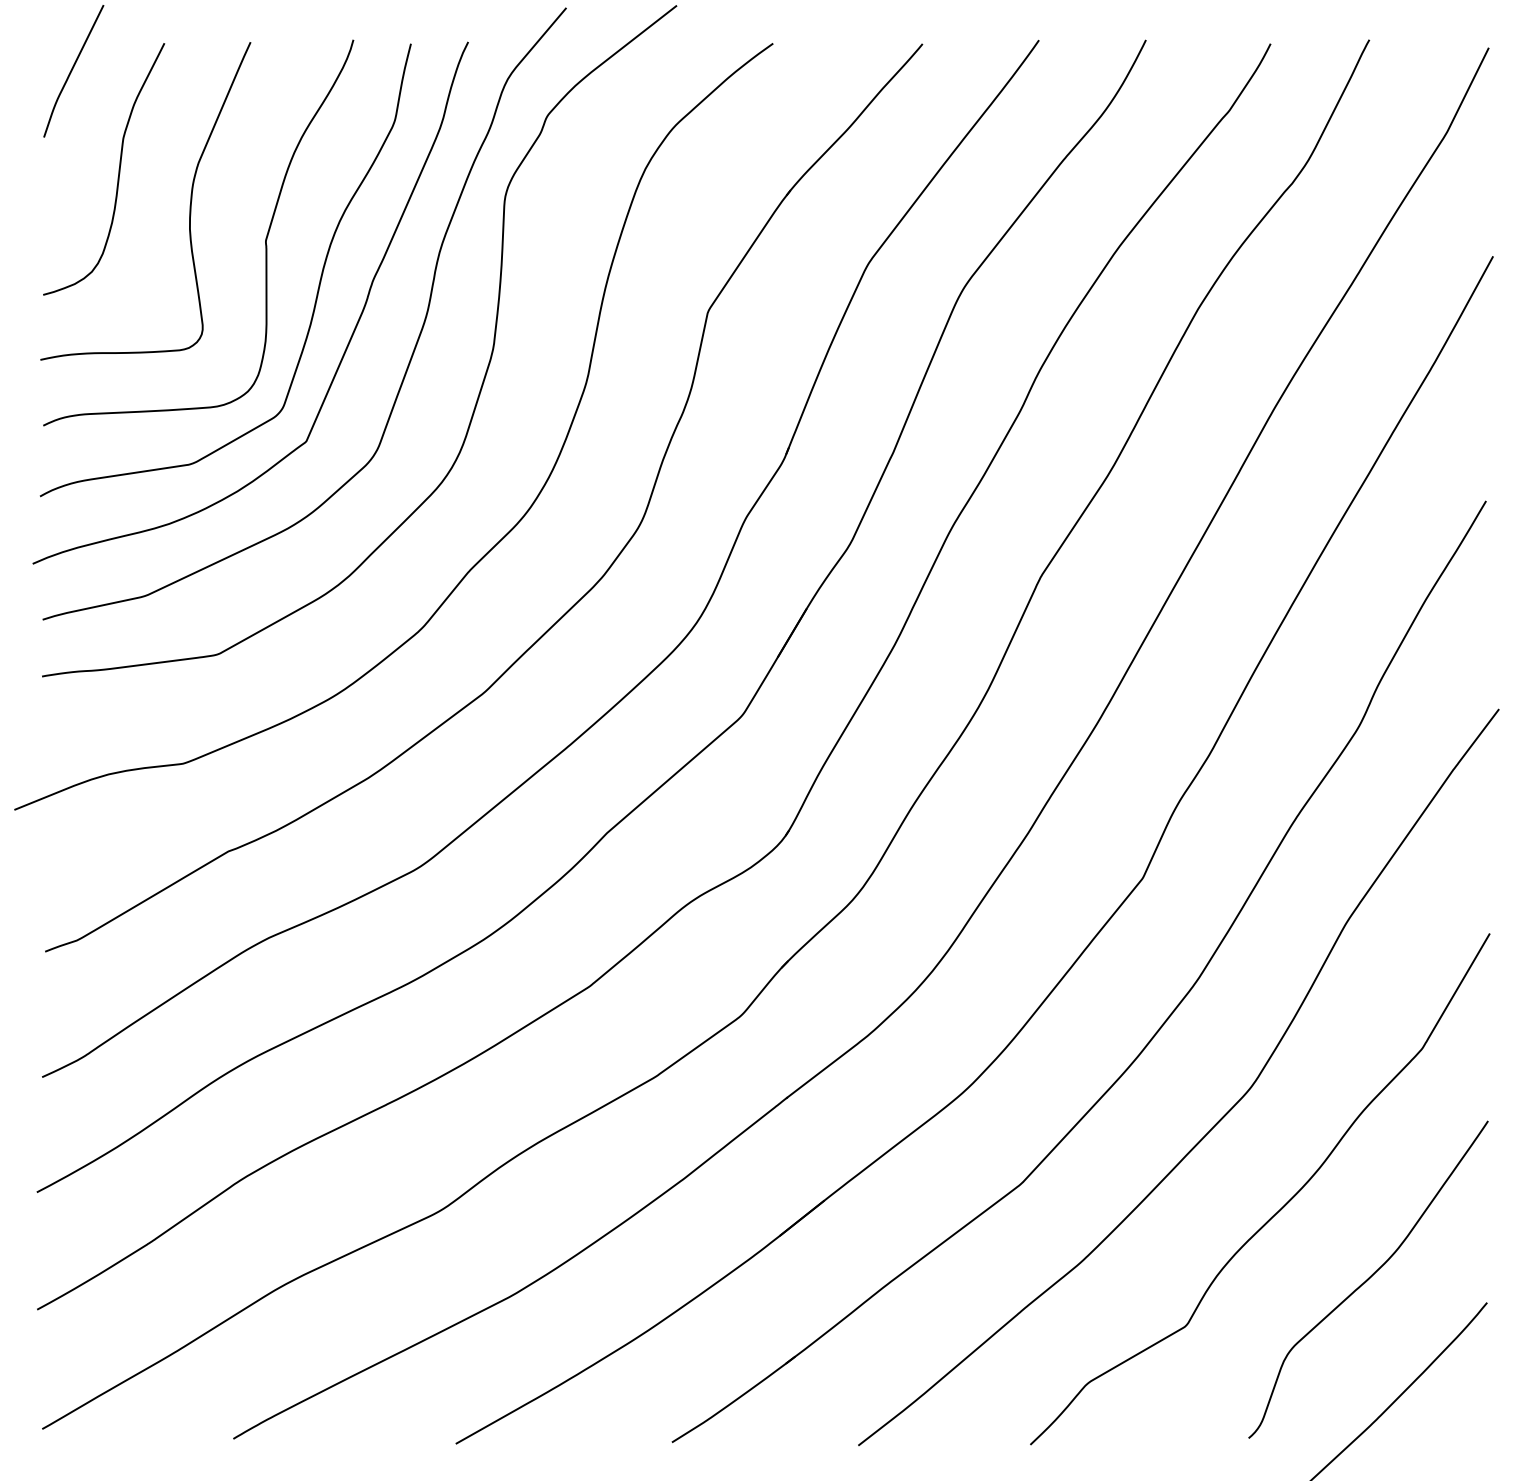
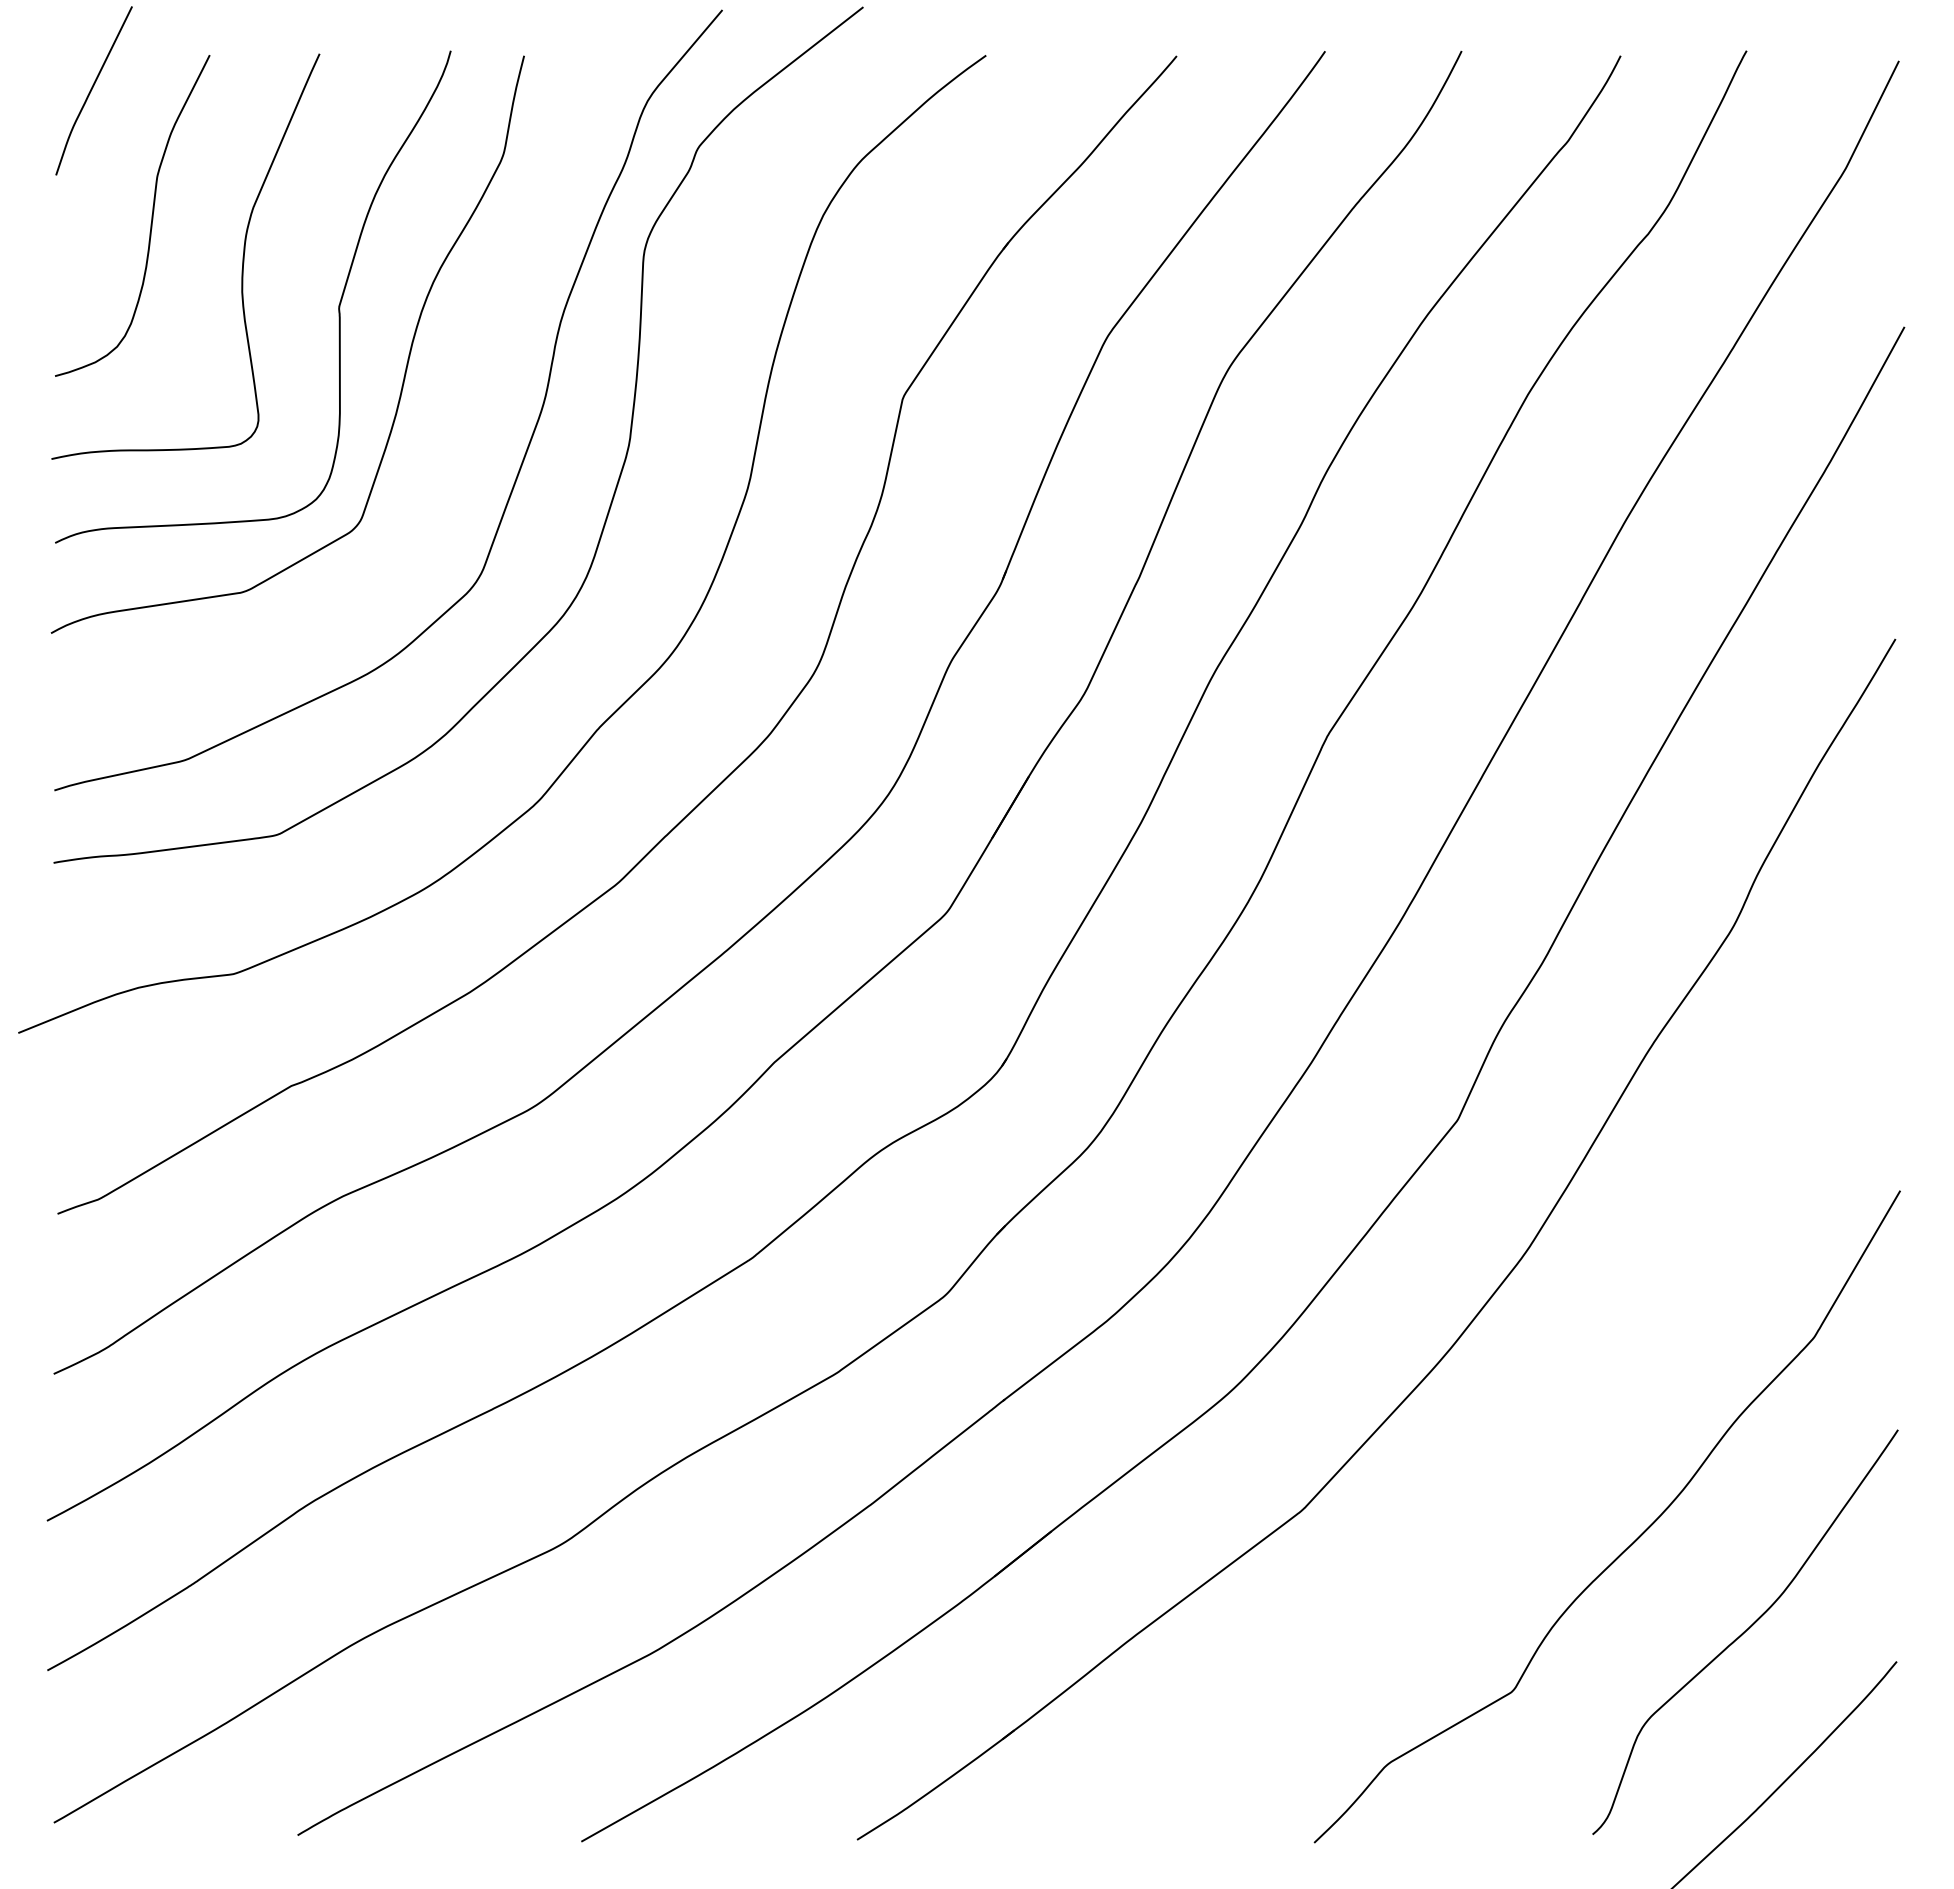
curve: (346, 345) -> (442, 440), removed
curve: (1220, 1119) -> (1556, 1427), removed

